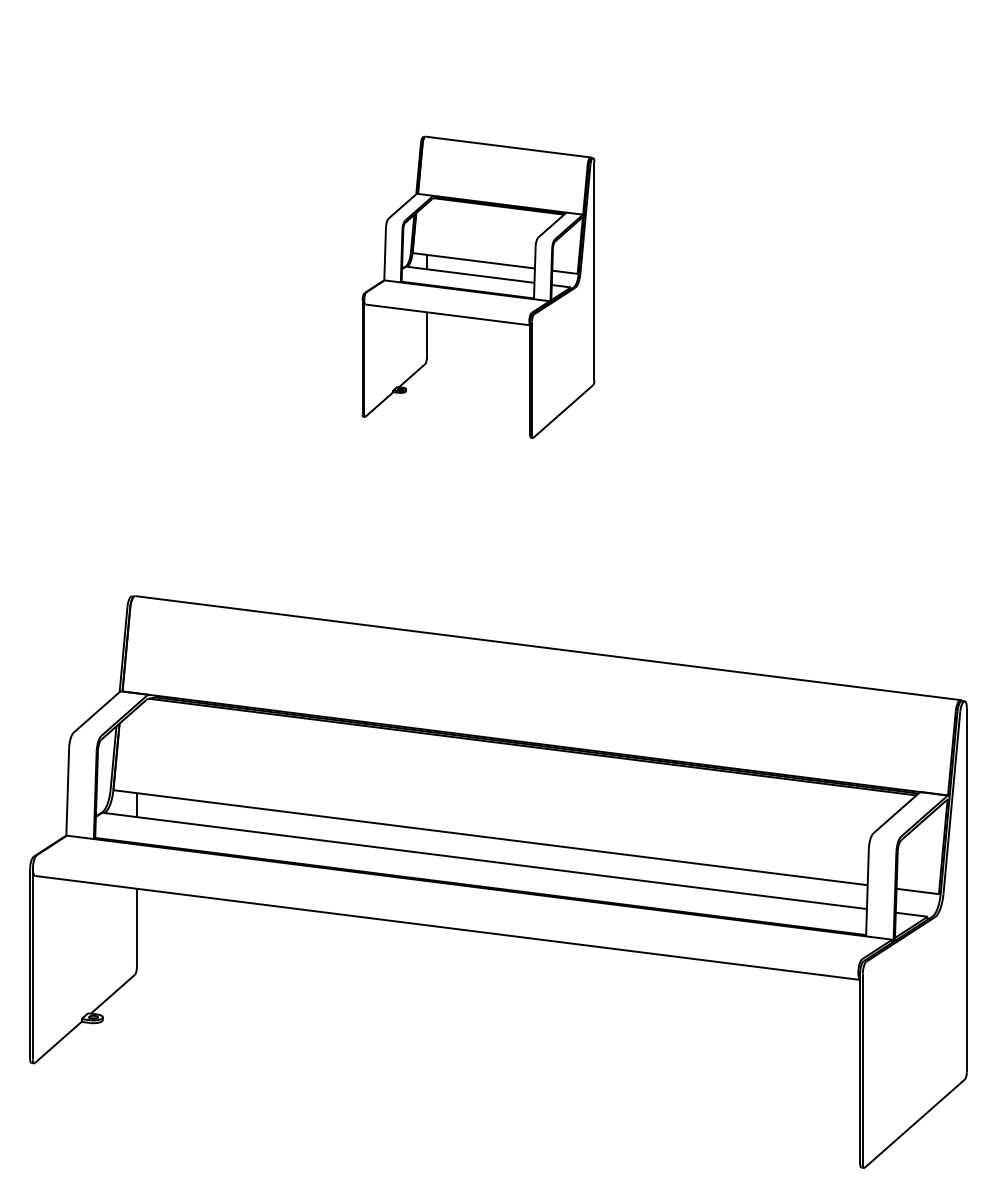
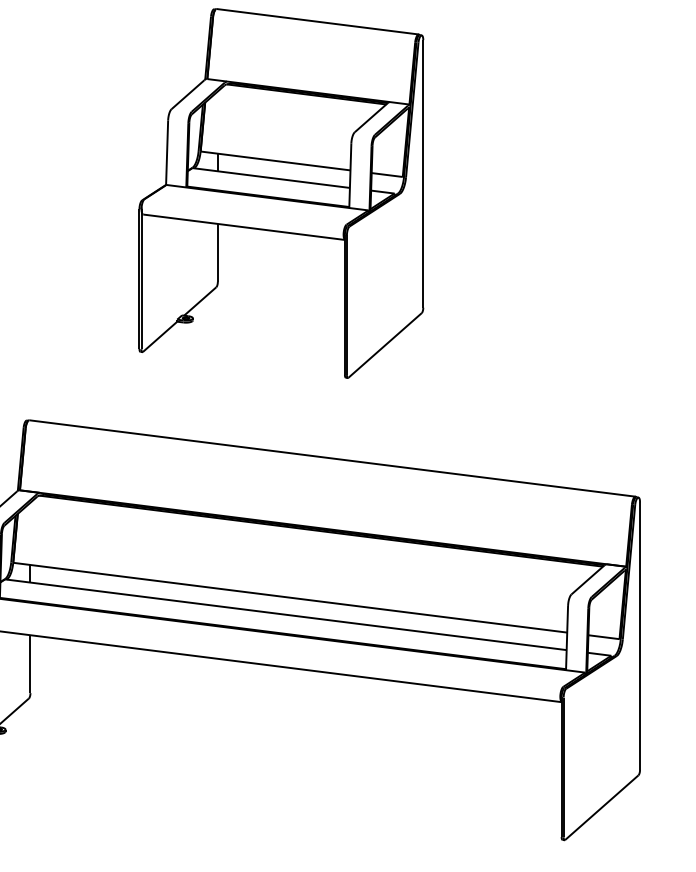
part: (478, 287) -> (281, 193), size x1.67

